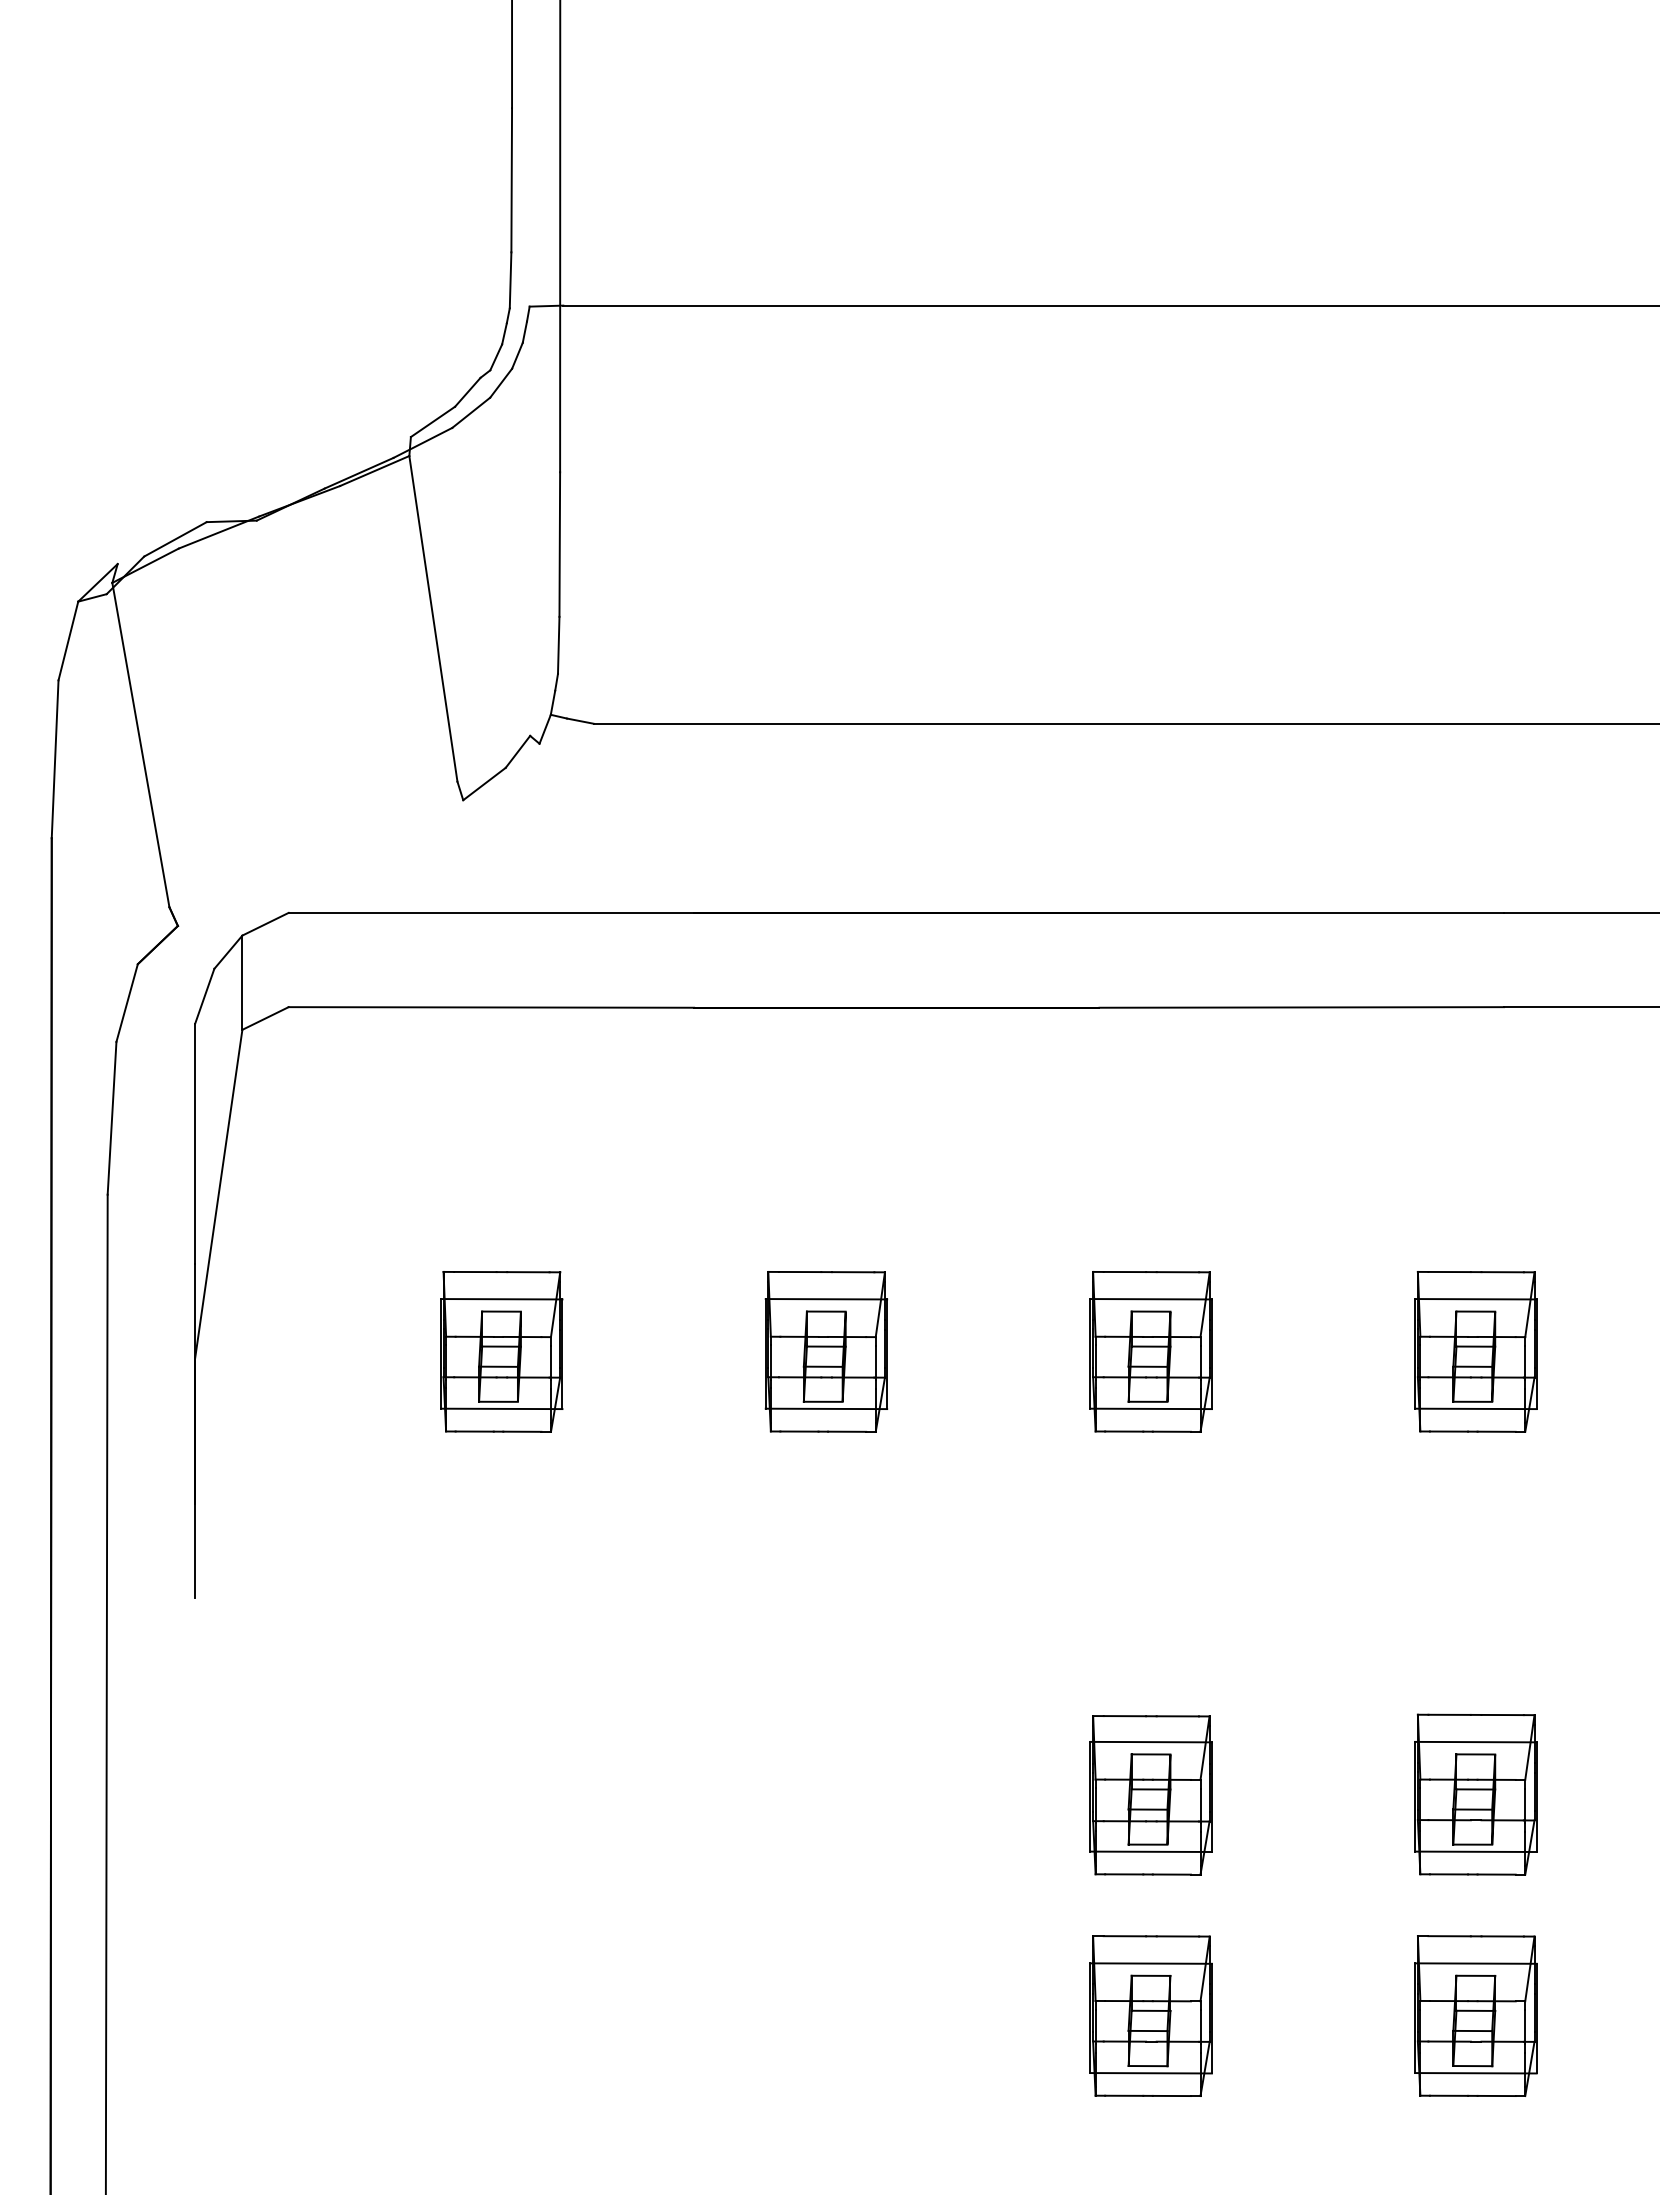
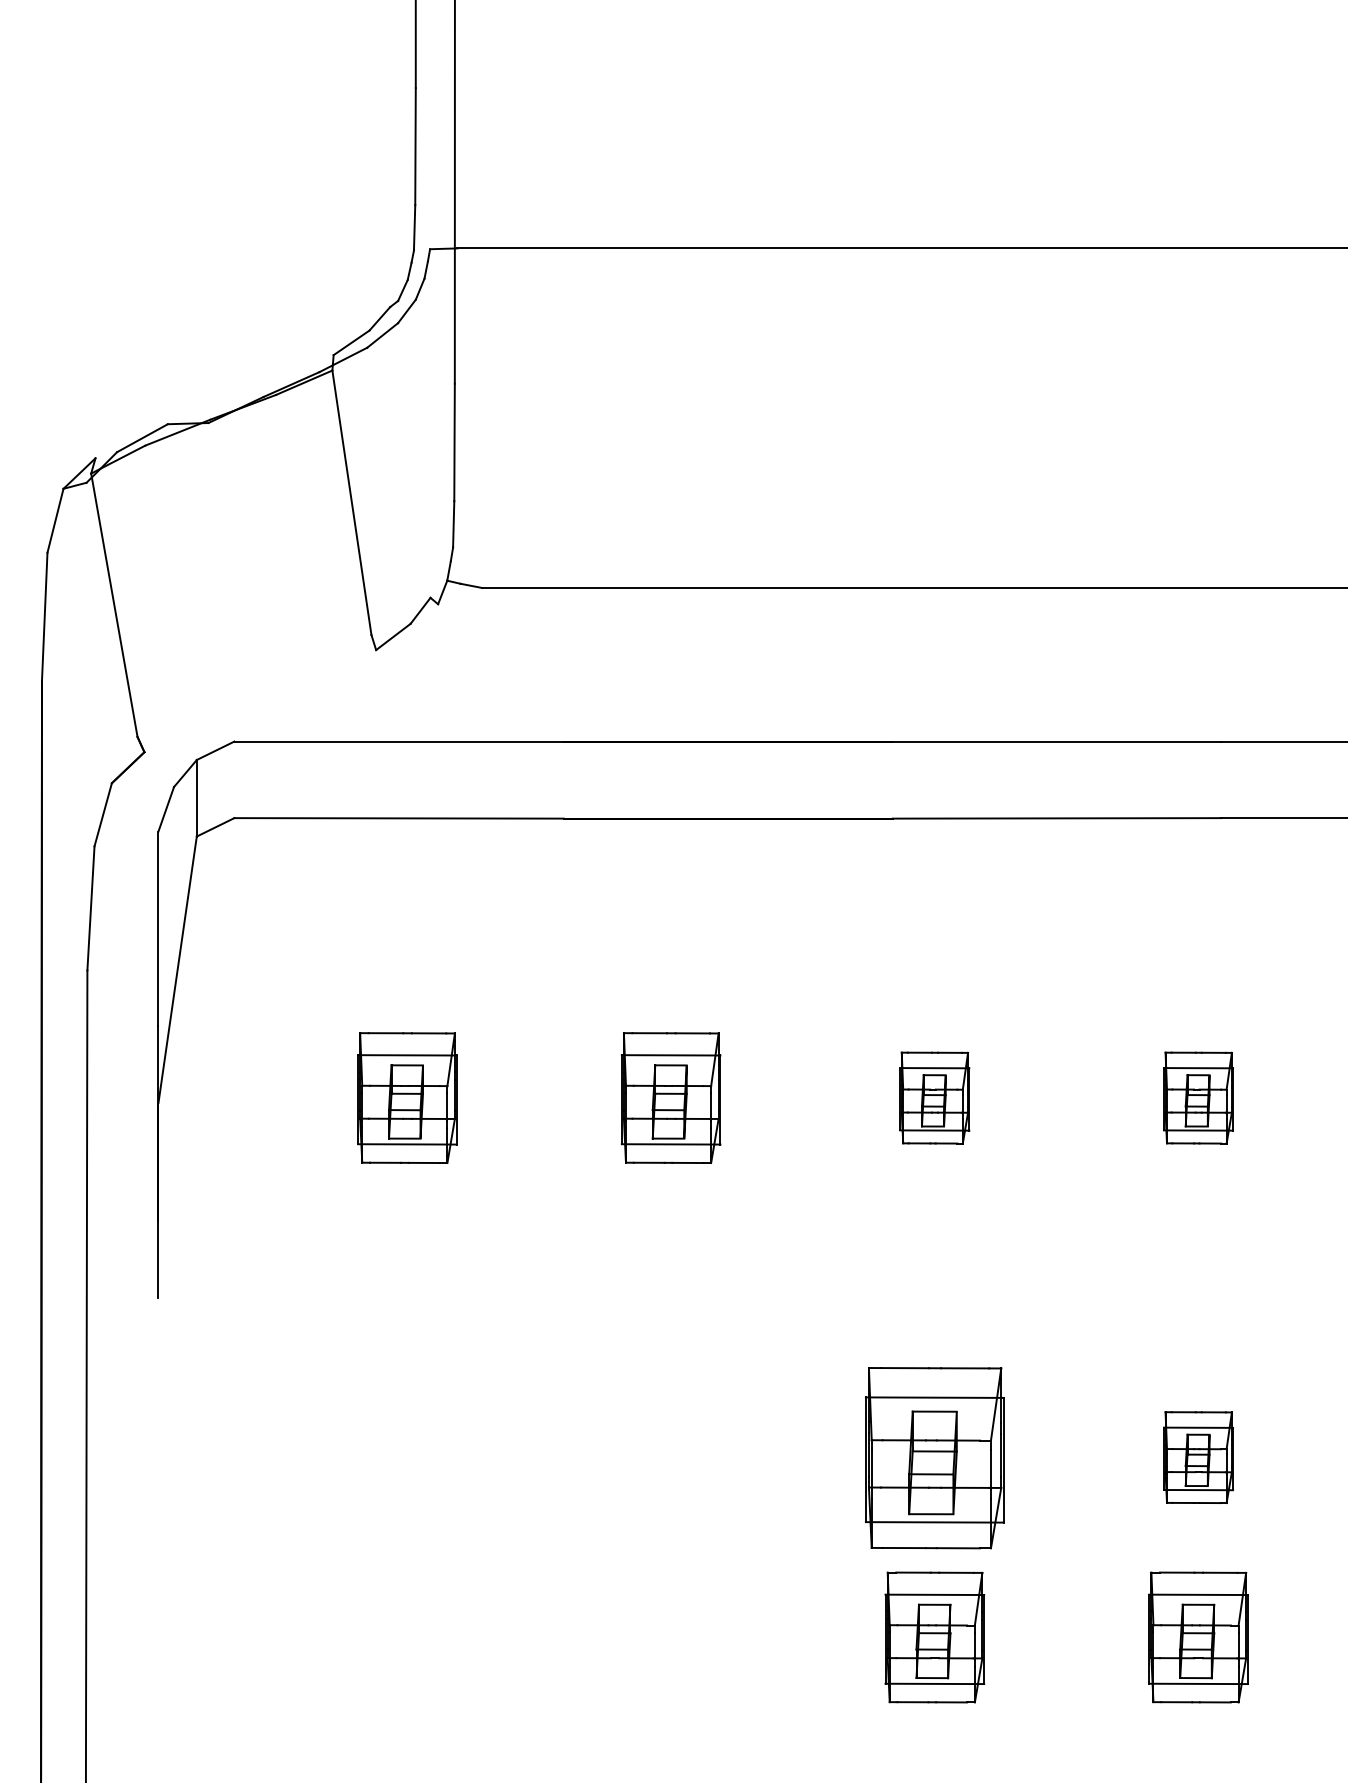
part: (1150, 1351) -> (934, 1097), size x0.7
part: (1475, 1351) -> (1198, 1097), size x0.7
part: (1475, 1794) -> (1198, 1457), size x0.7
part: (1150, 1795) -> (934, 1458), size x1.4

